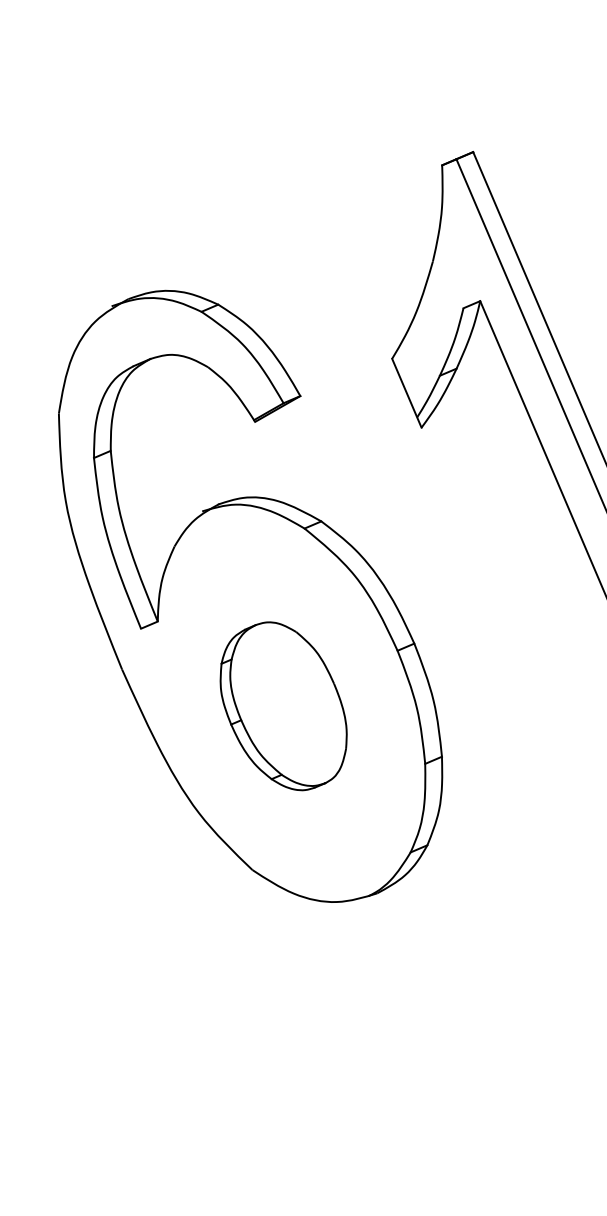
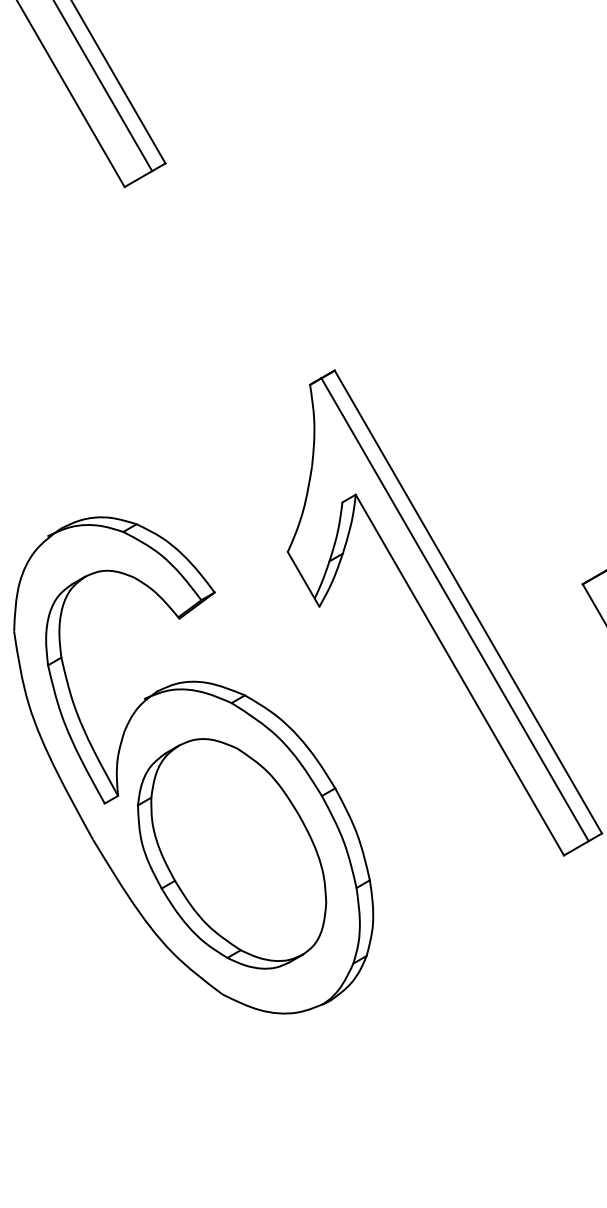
part: (284, 705) -> (232, 853), size x1.67

